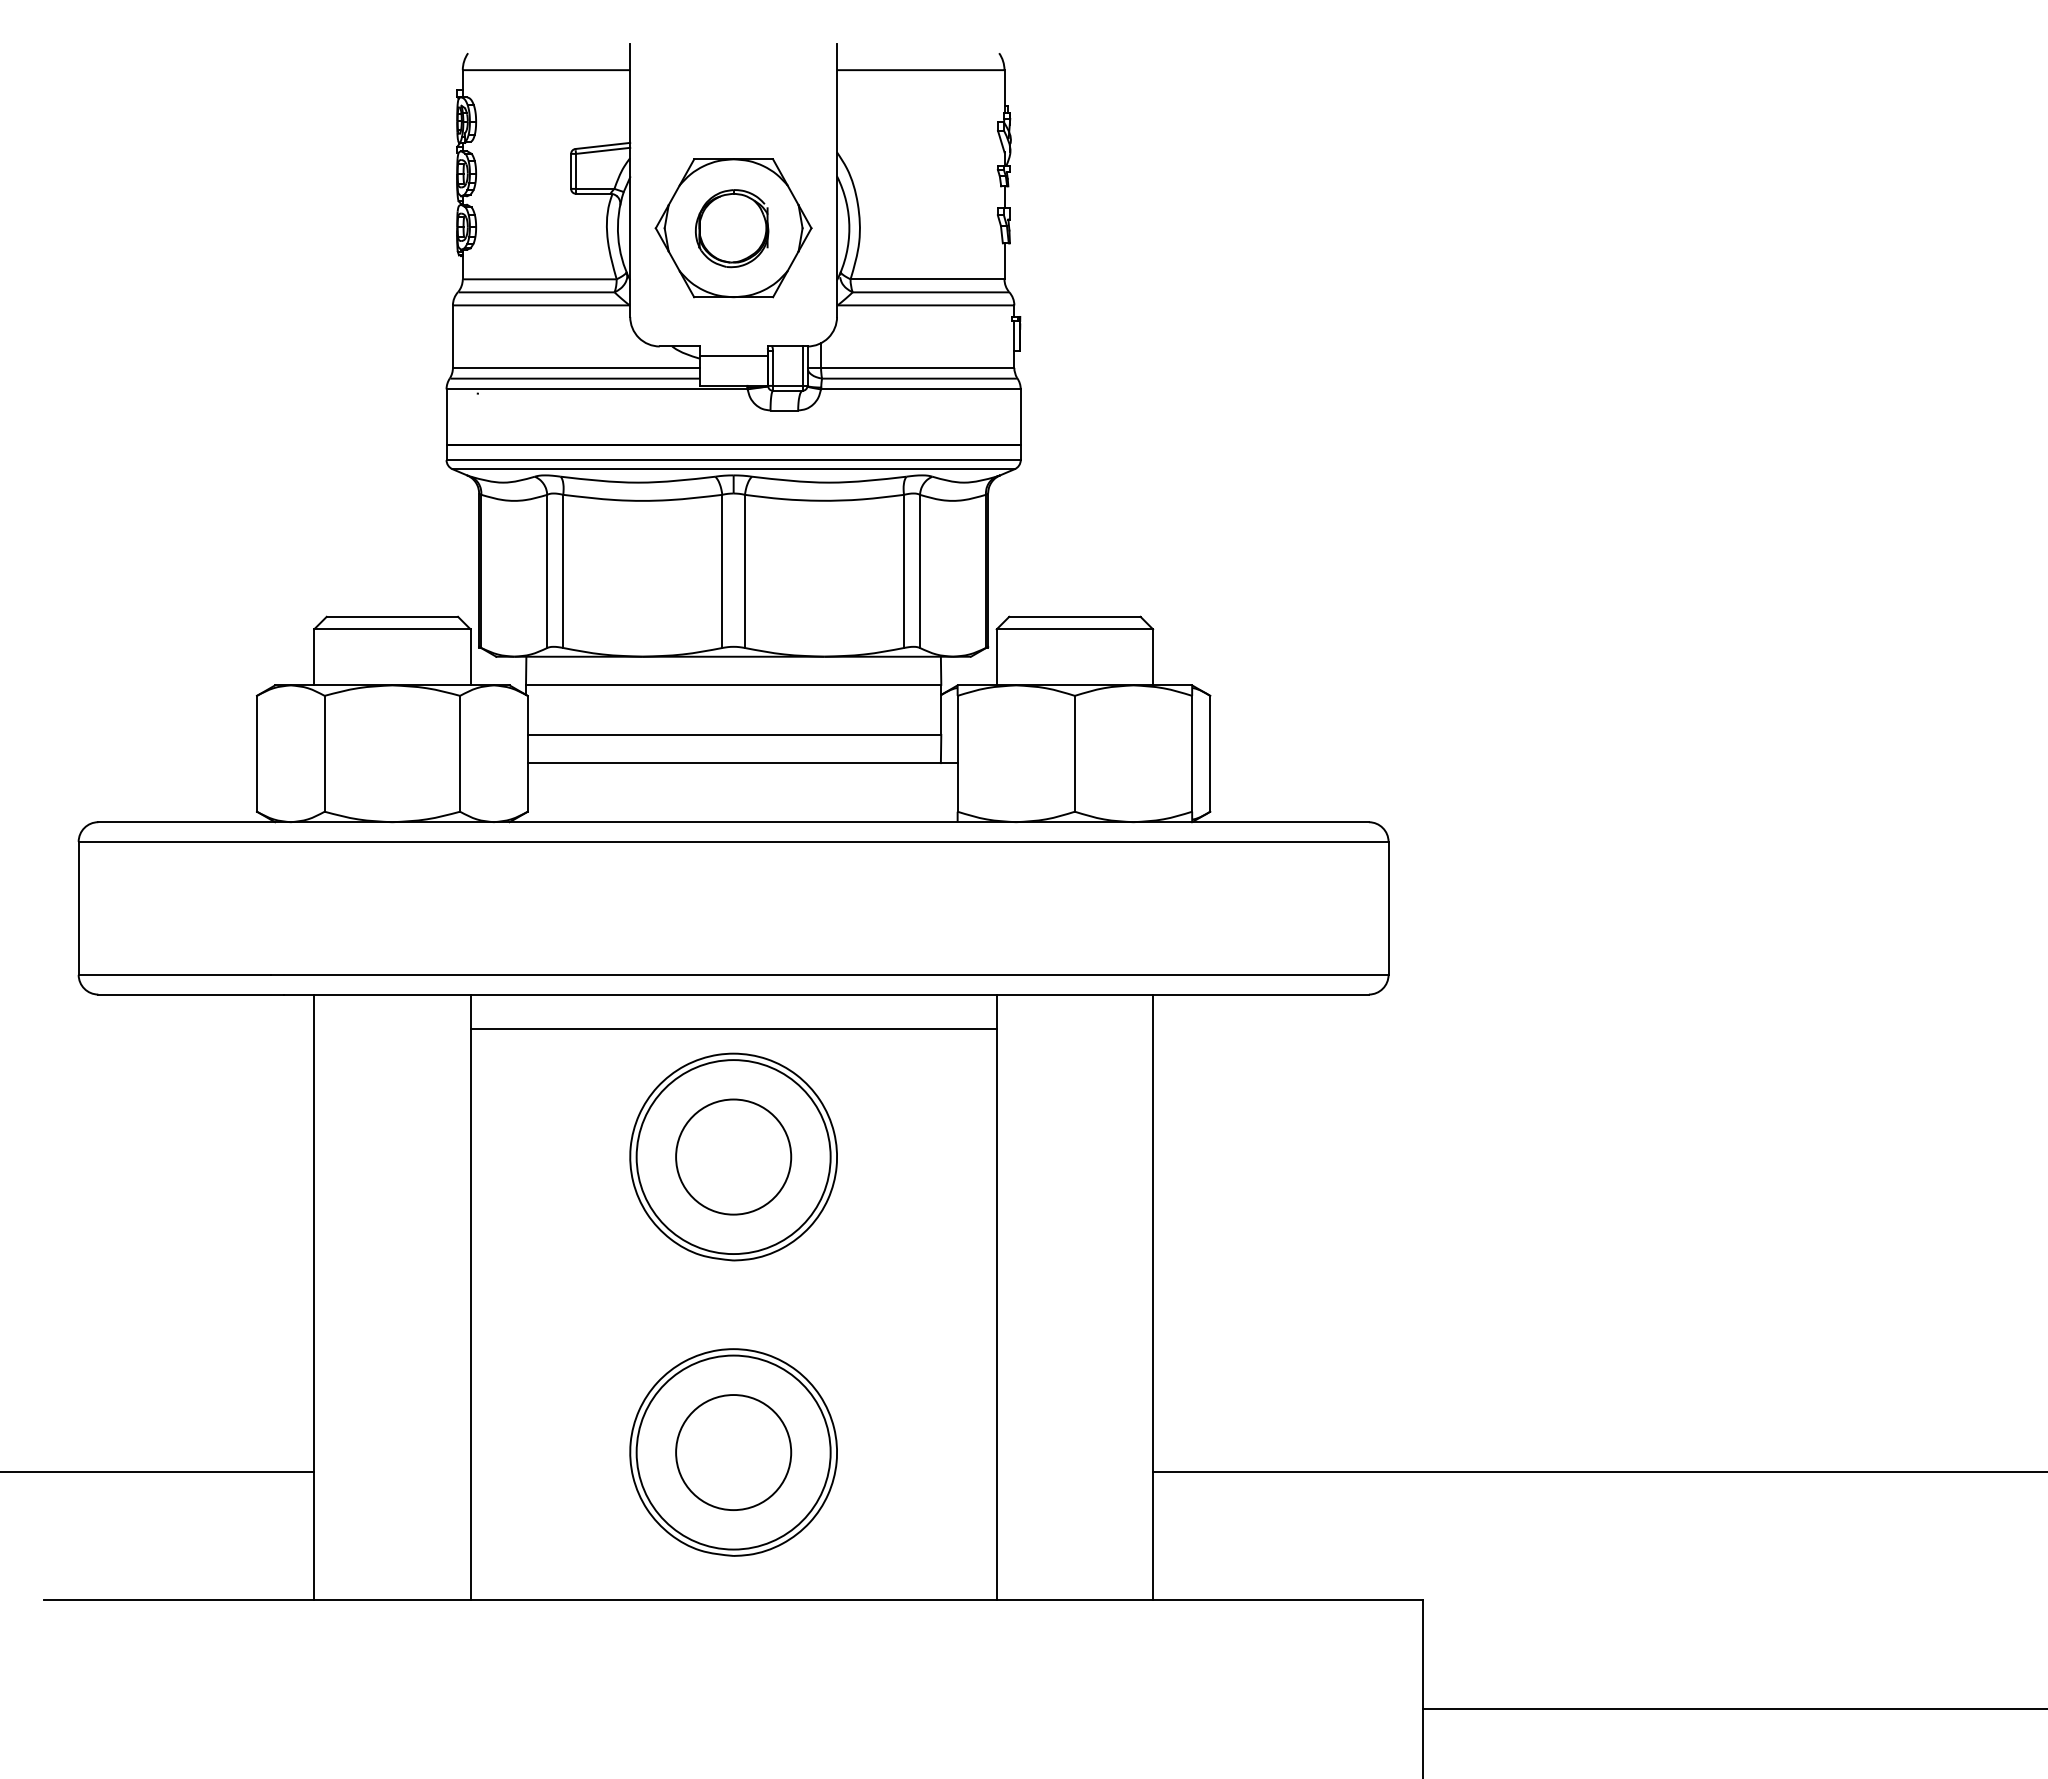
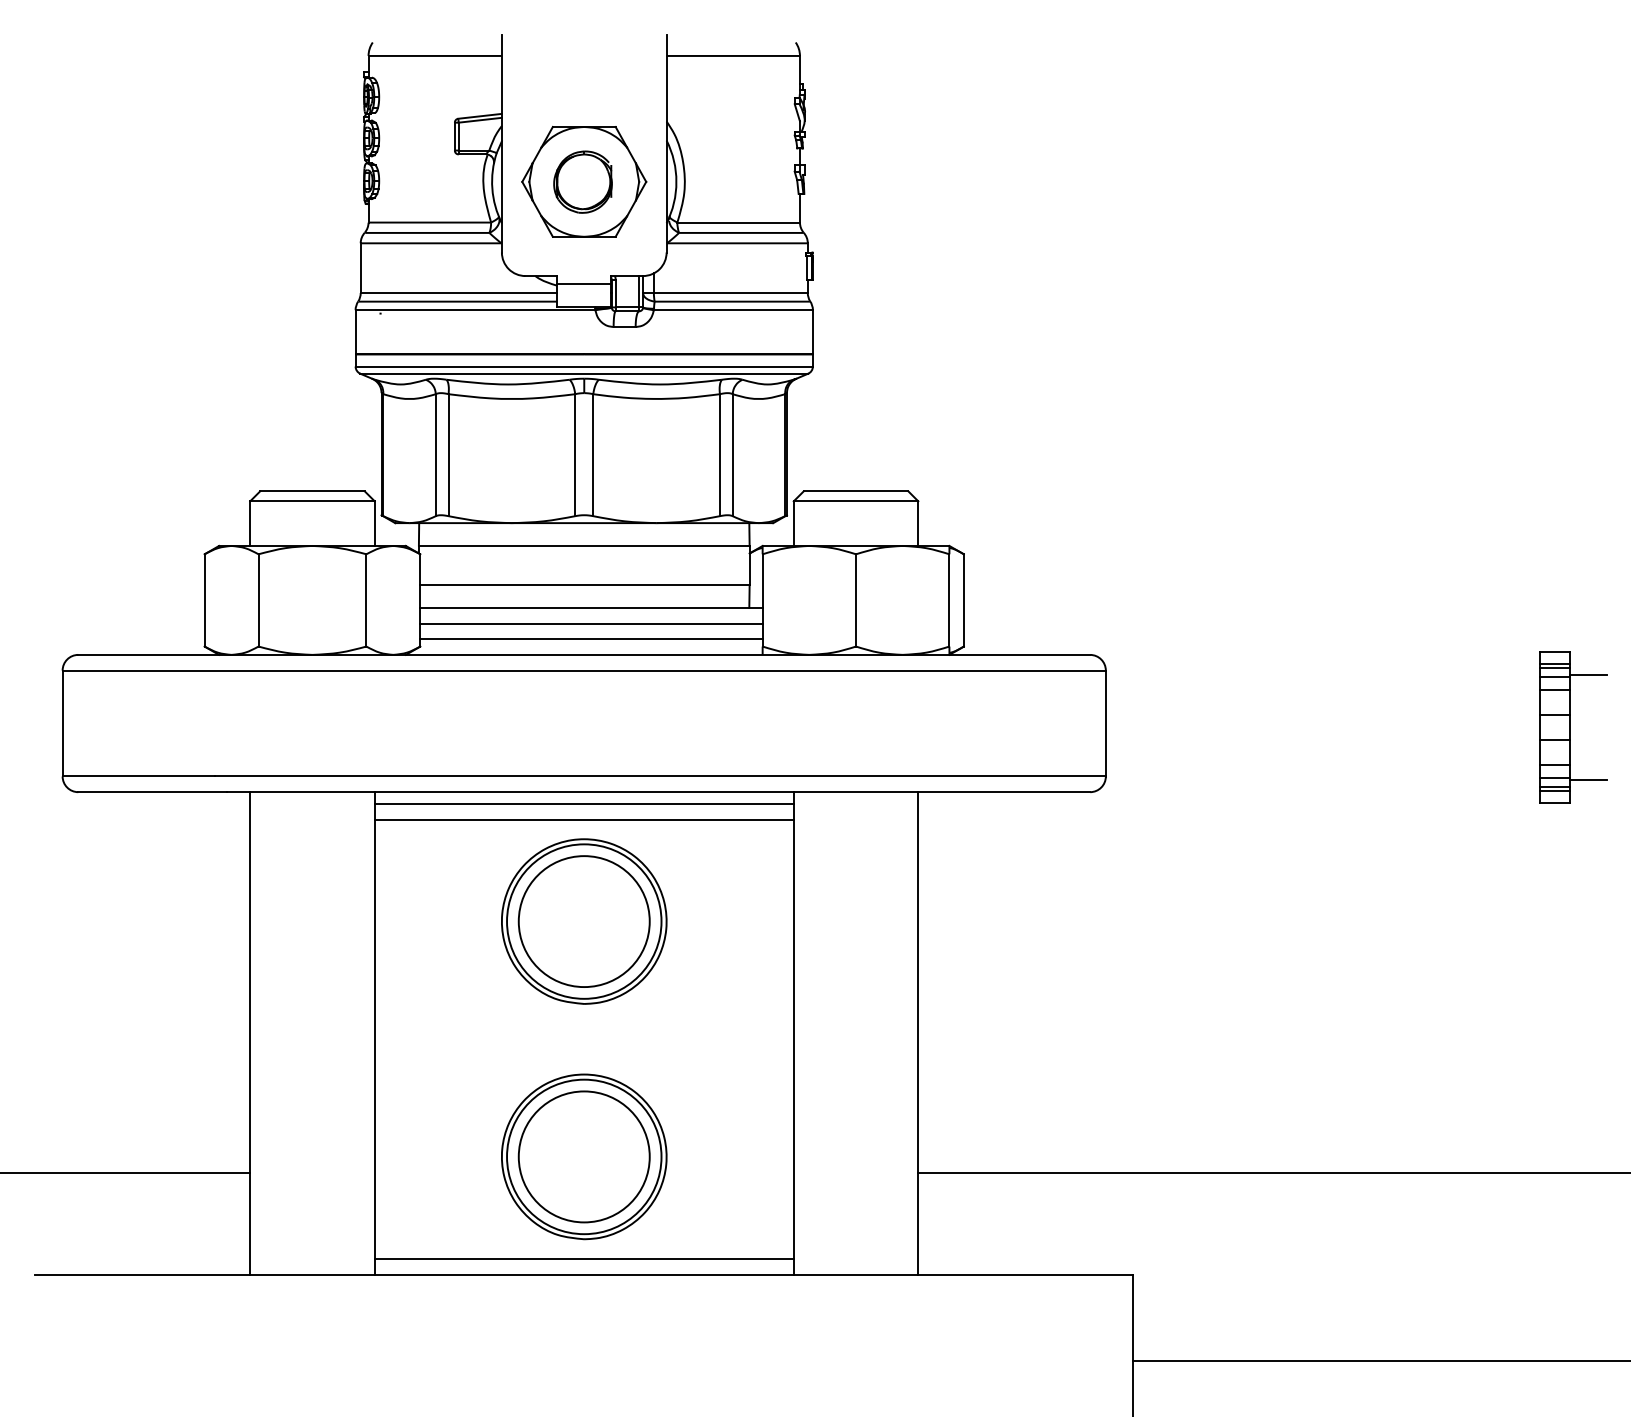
line: (742, 782) -> (591, 623), added
line: (742, 802) -> (591, 639), added
part: (1975, 913) -> (1573, 727), added
line: (733, 1009) -> (584, 804), added
circle: (733, 1156) -> (584, 921), size x1.43
circle: (733, 1452) -> (584, 1156), size x1.43
line: (733, 1580) -> (584, 1258), added

